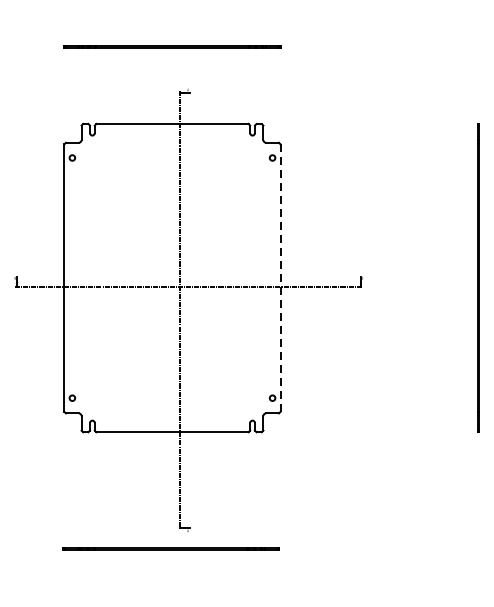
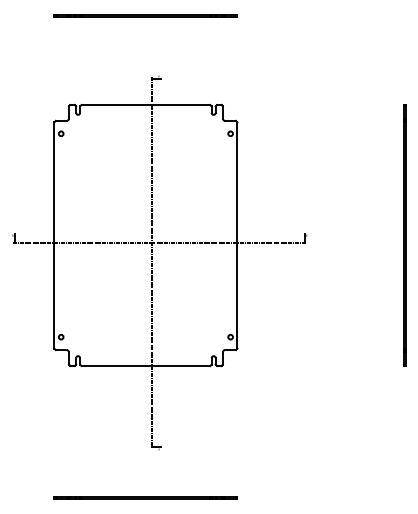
line: (171, 46) -> (145, 15), moved
line: (280, 278) -> (237, 235), dashed -> solid
line: (170, 548) -> (145, 497), moved

